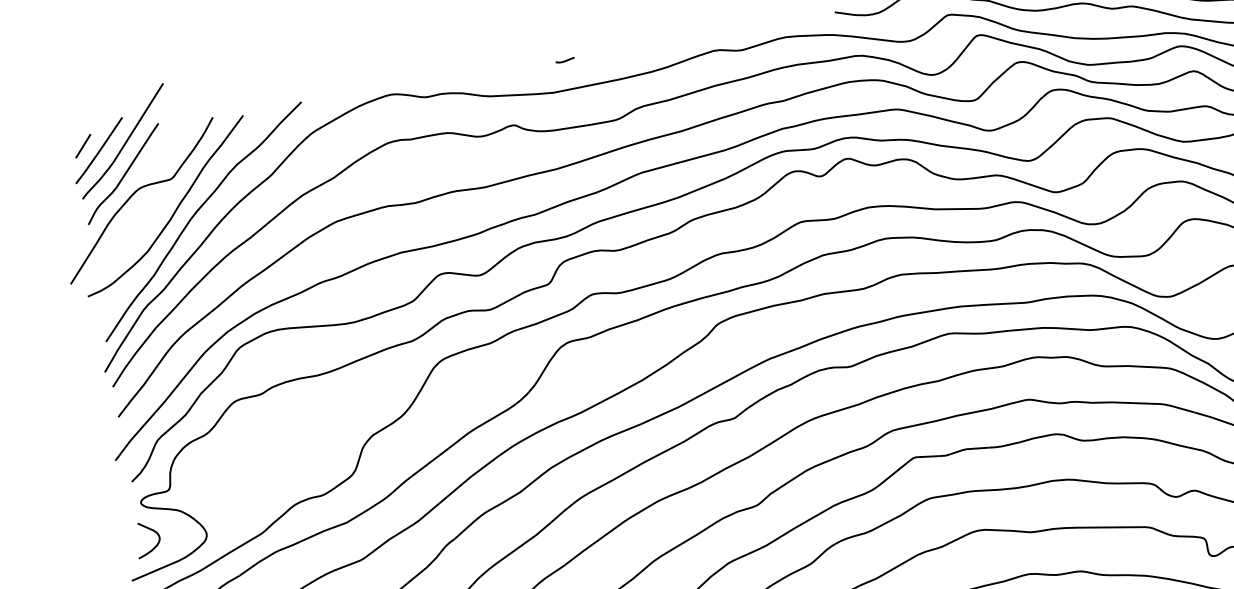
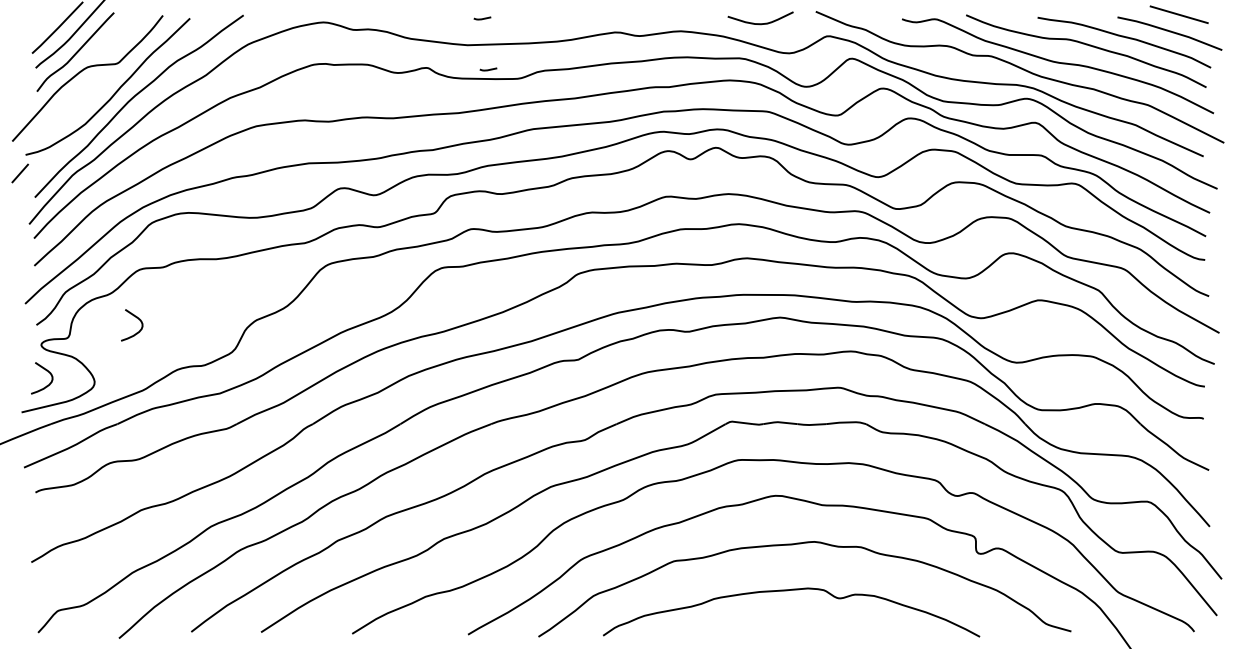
line: (581, 115) -> (488, 69), added
line: (83, 146) -> (20, 173), moved
curve: (240, 455) -> (136, 318), added

